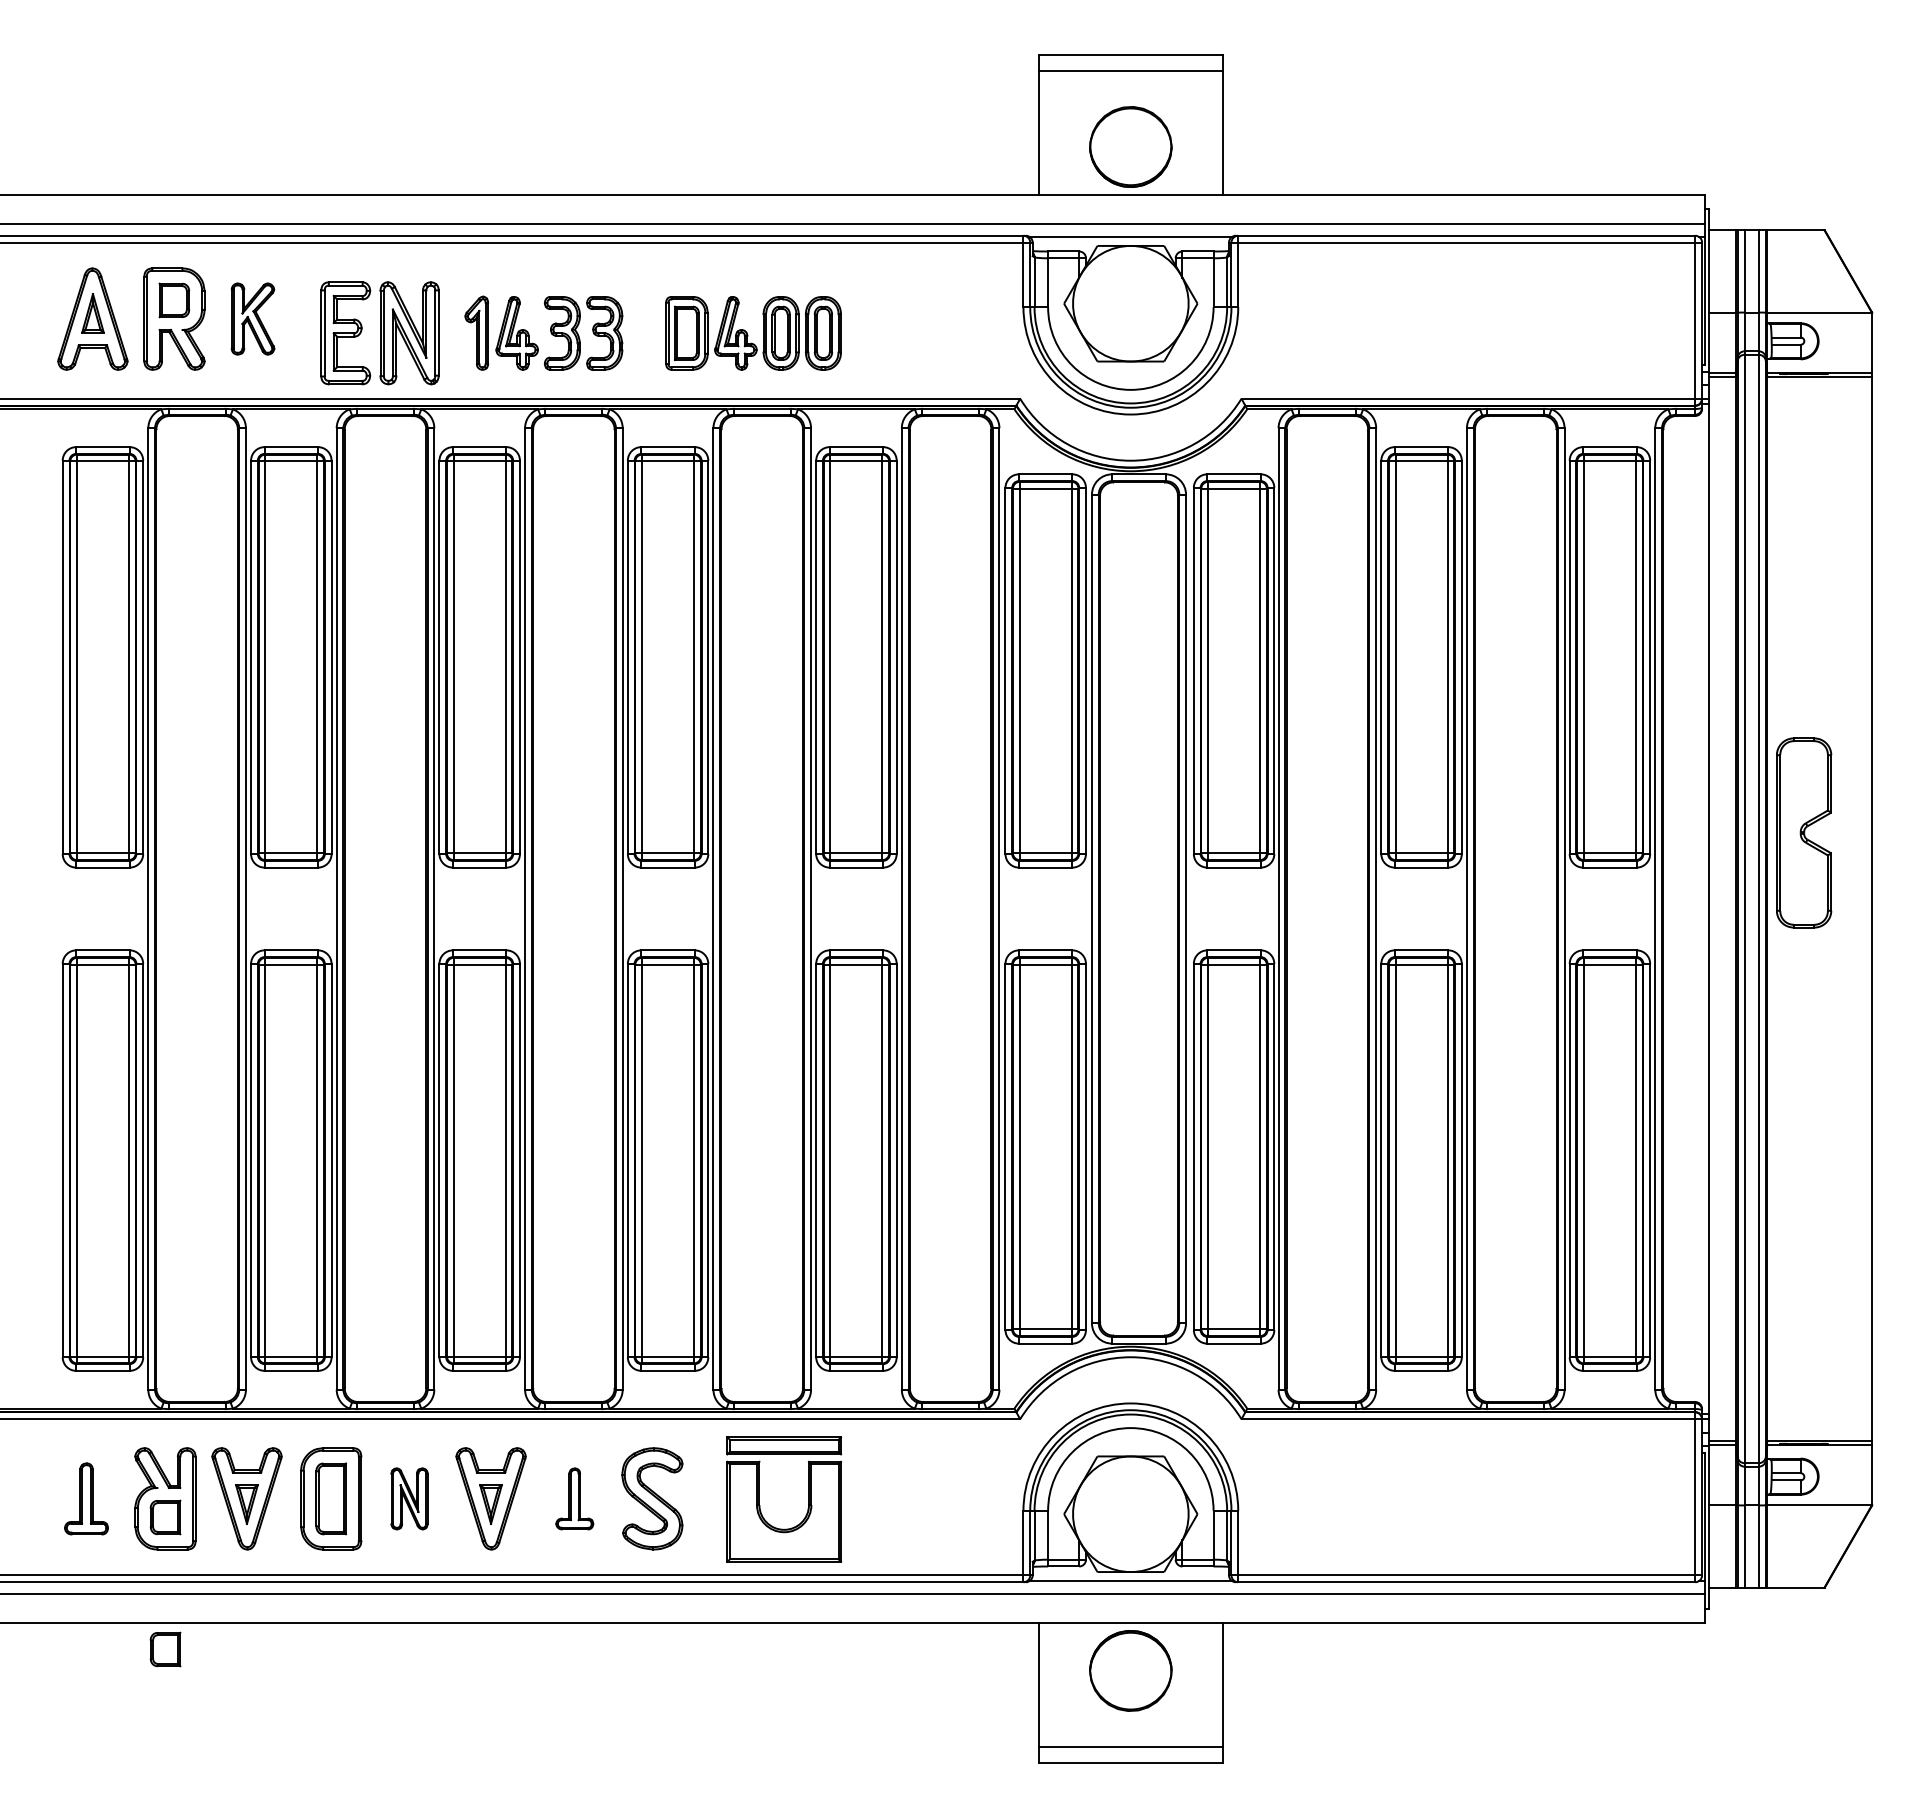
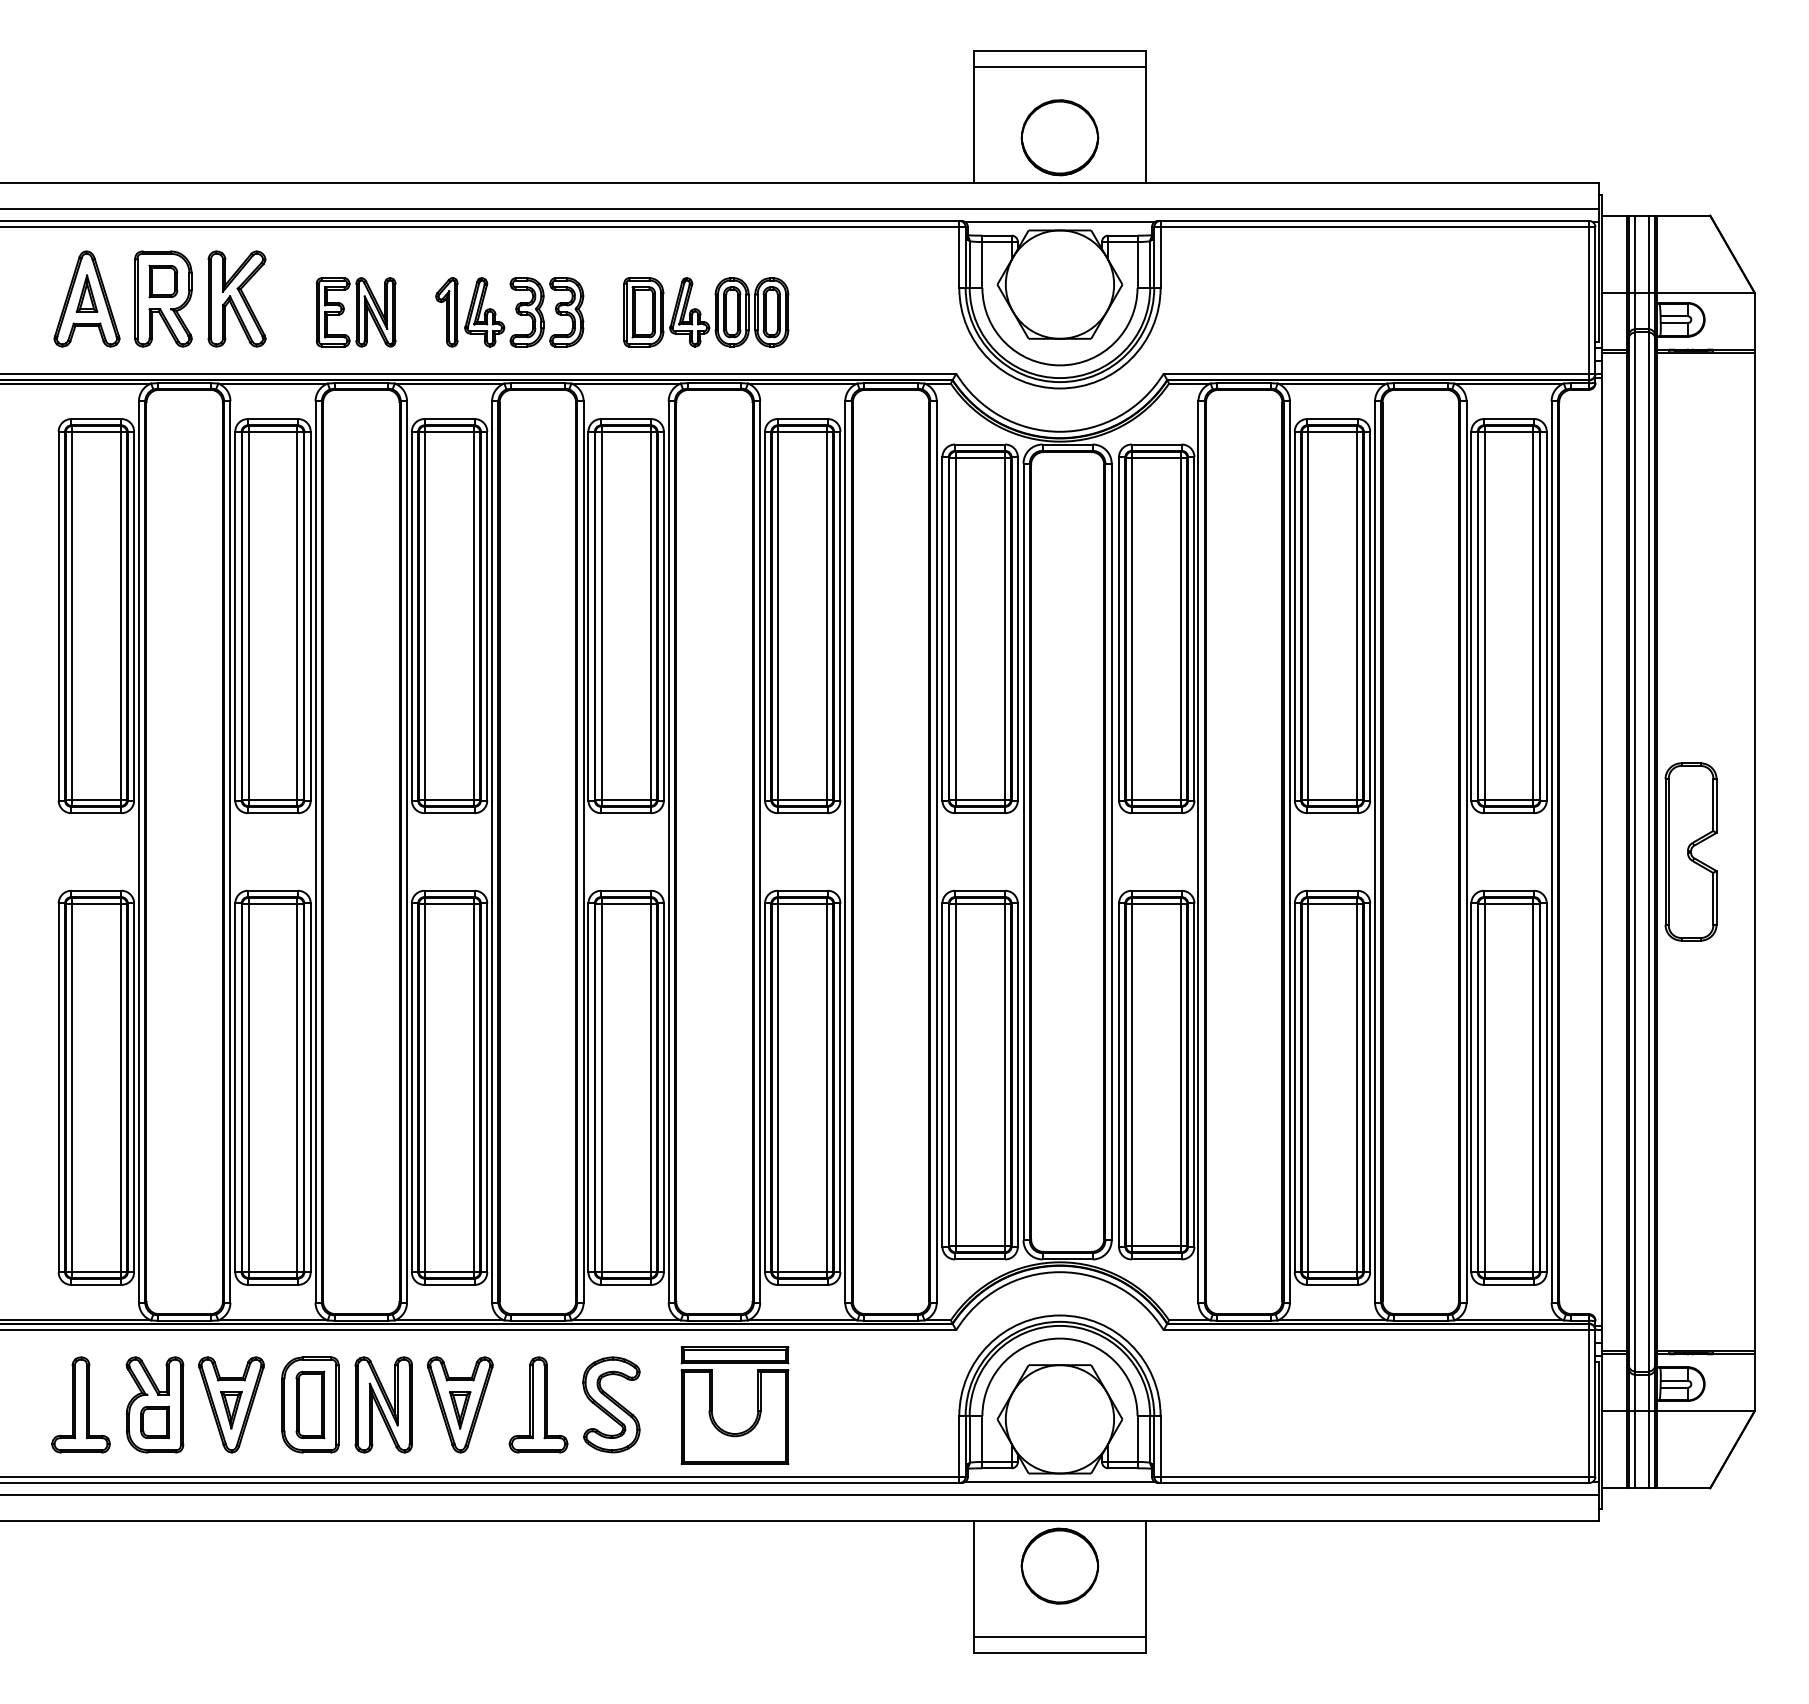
part: (252, 318) -> (236, 298), size x1.43
part: (379, 333) -> (355, 312), size x0.71
part: (1804, 832) -> (1691, 851), moved
part: (86, 1498) -> (80, 1404), size x1.43
part: (409, 1498) -> (383, 1404), size x1.67
part: (574, 1498) -> (538, 1404), size x1.67
part: (165, 1649) -> (155, 1546), removed

